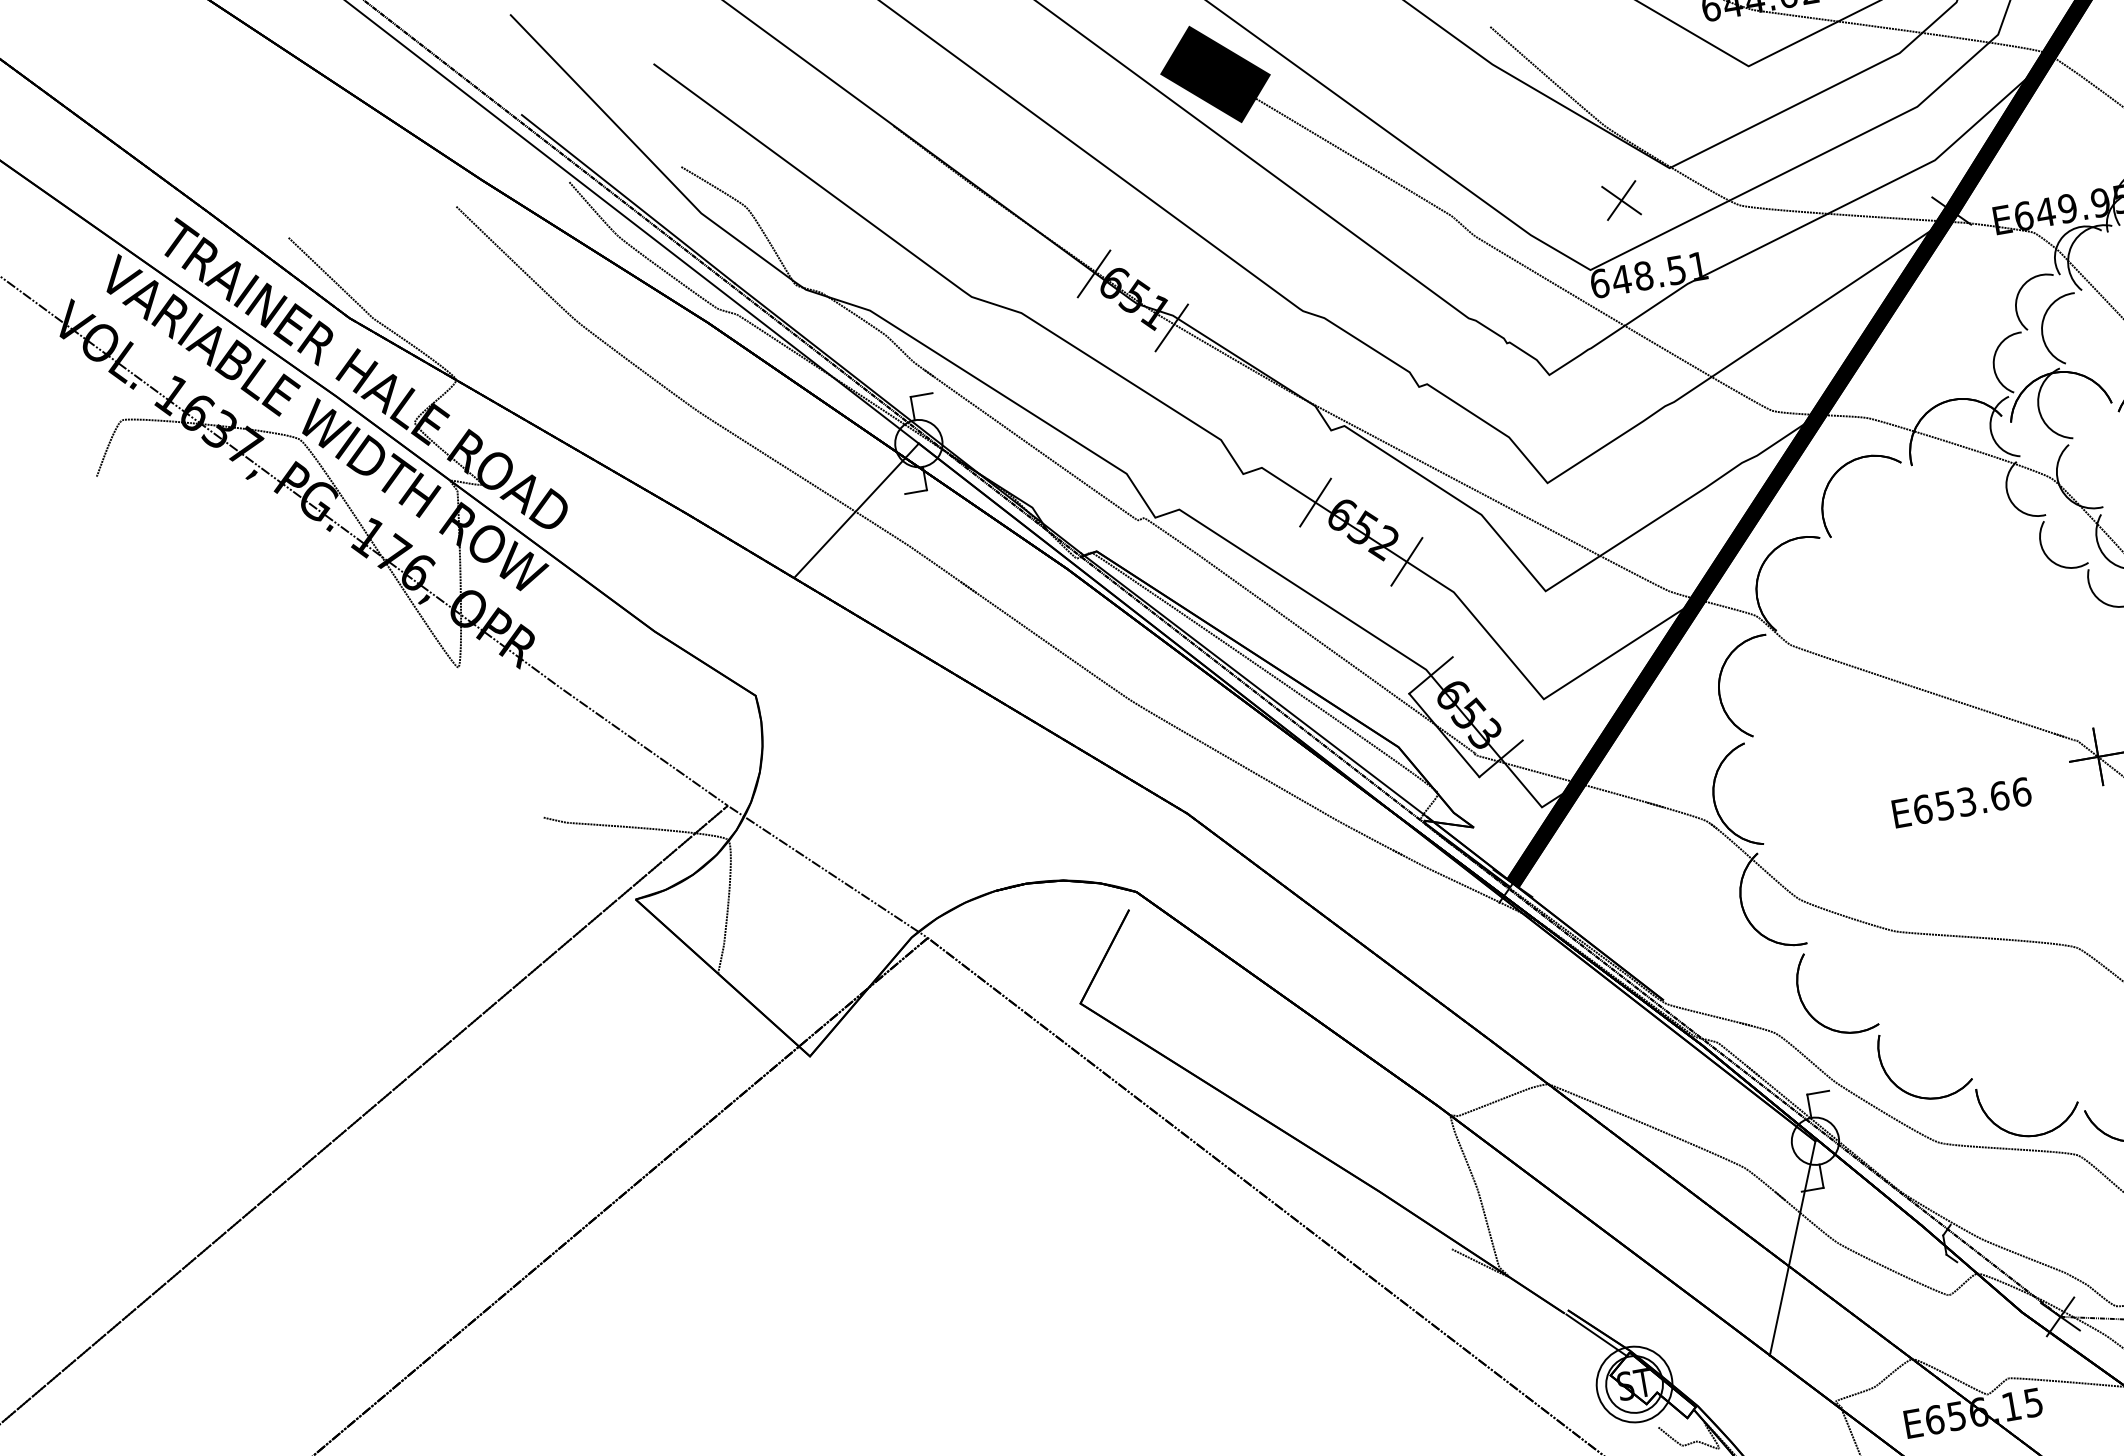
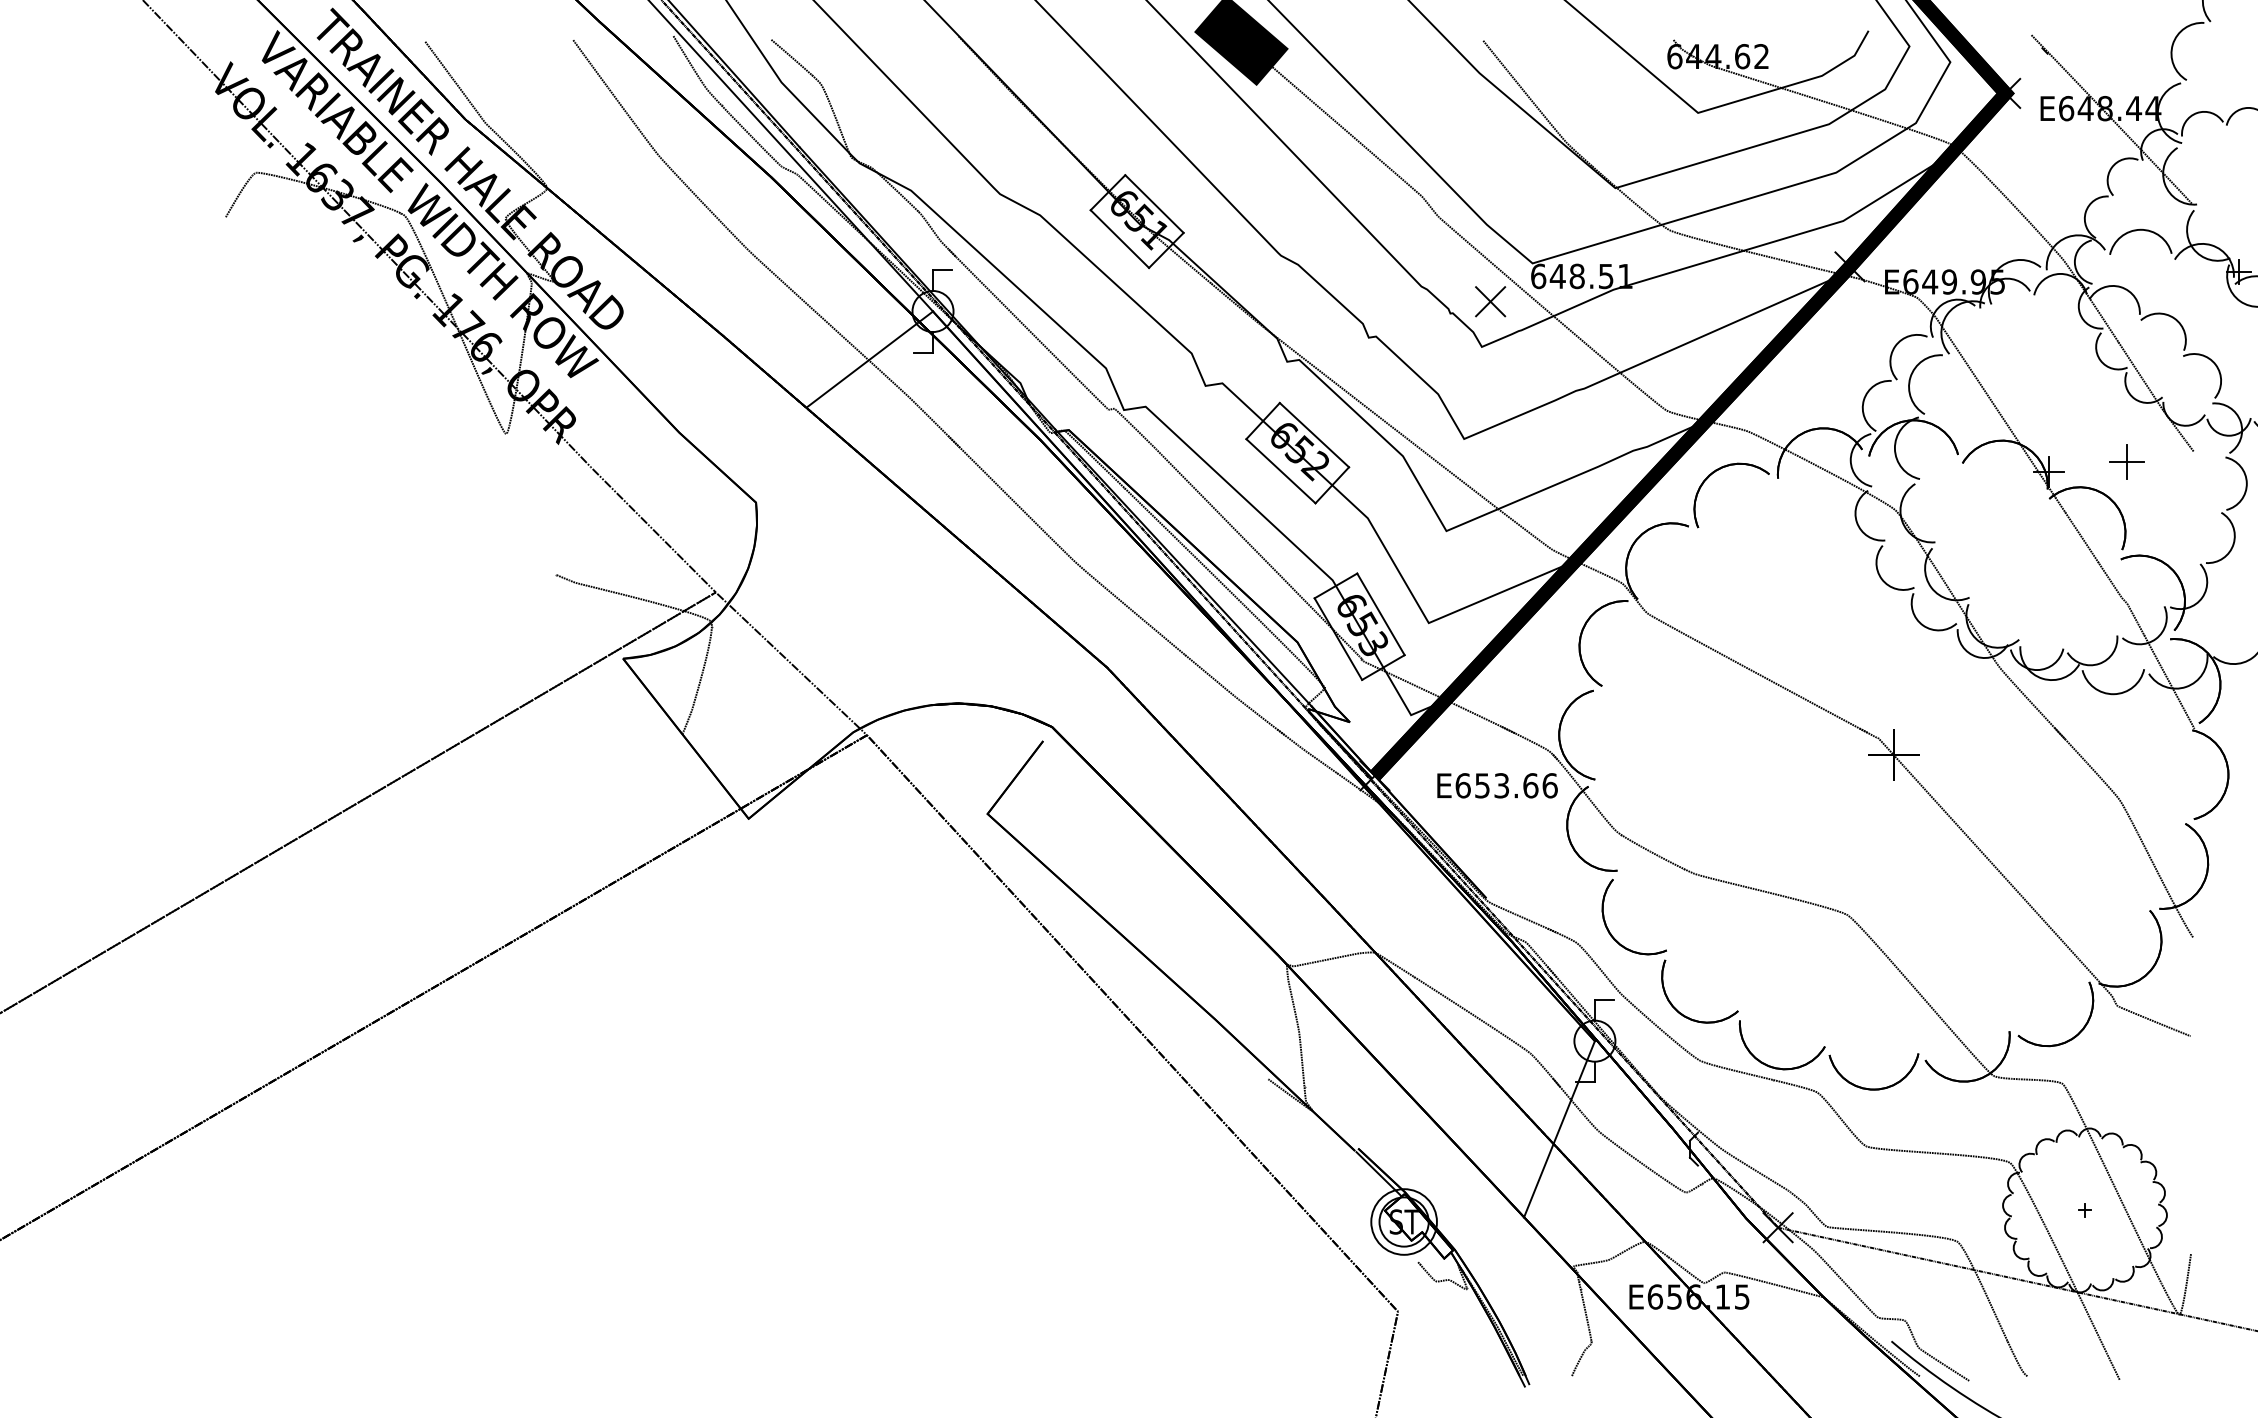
part: (1621, 200) -> (1490, 301), moved
line: (1149, 276) -> (1154, 203), added
line: (1116, 323) -> (1119, 238), added
line: (1376, 508) -> (1314, 435), added
line: (1345, 556) -> (1280, 471), added
line: (1487, 699) -> (1380, 614), added
text: (1961, 802) -> (1497, 785), moved

